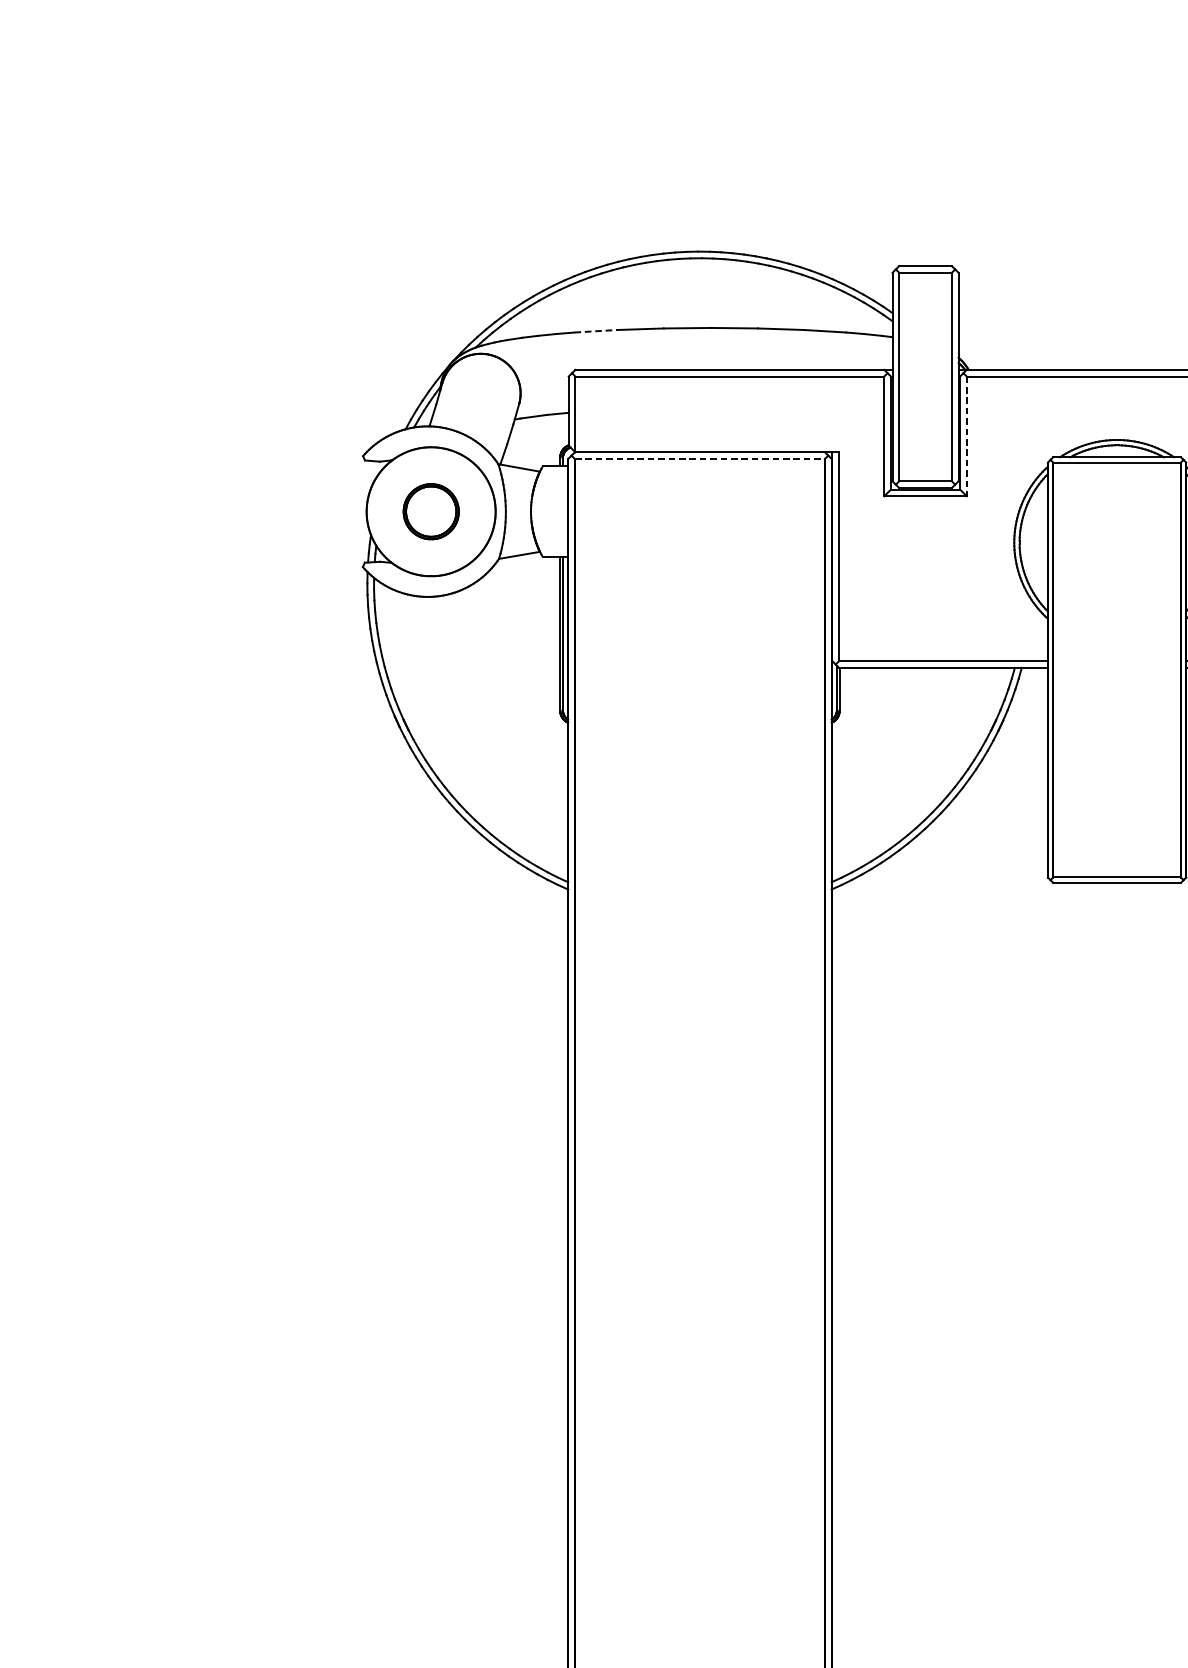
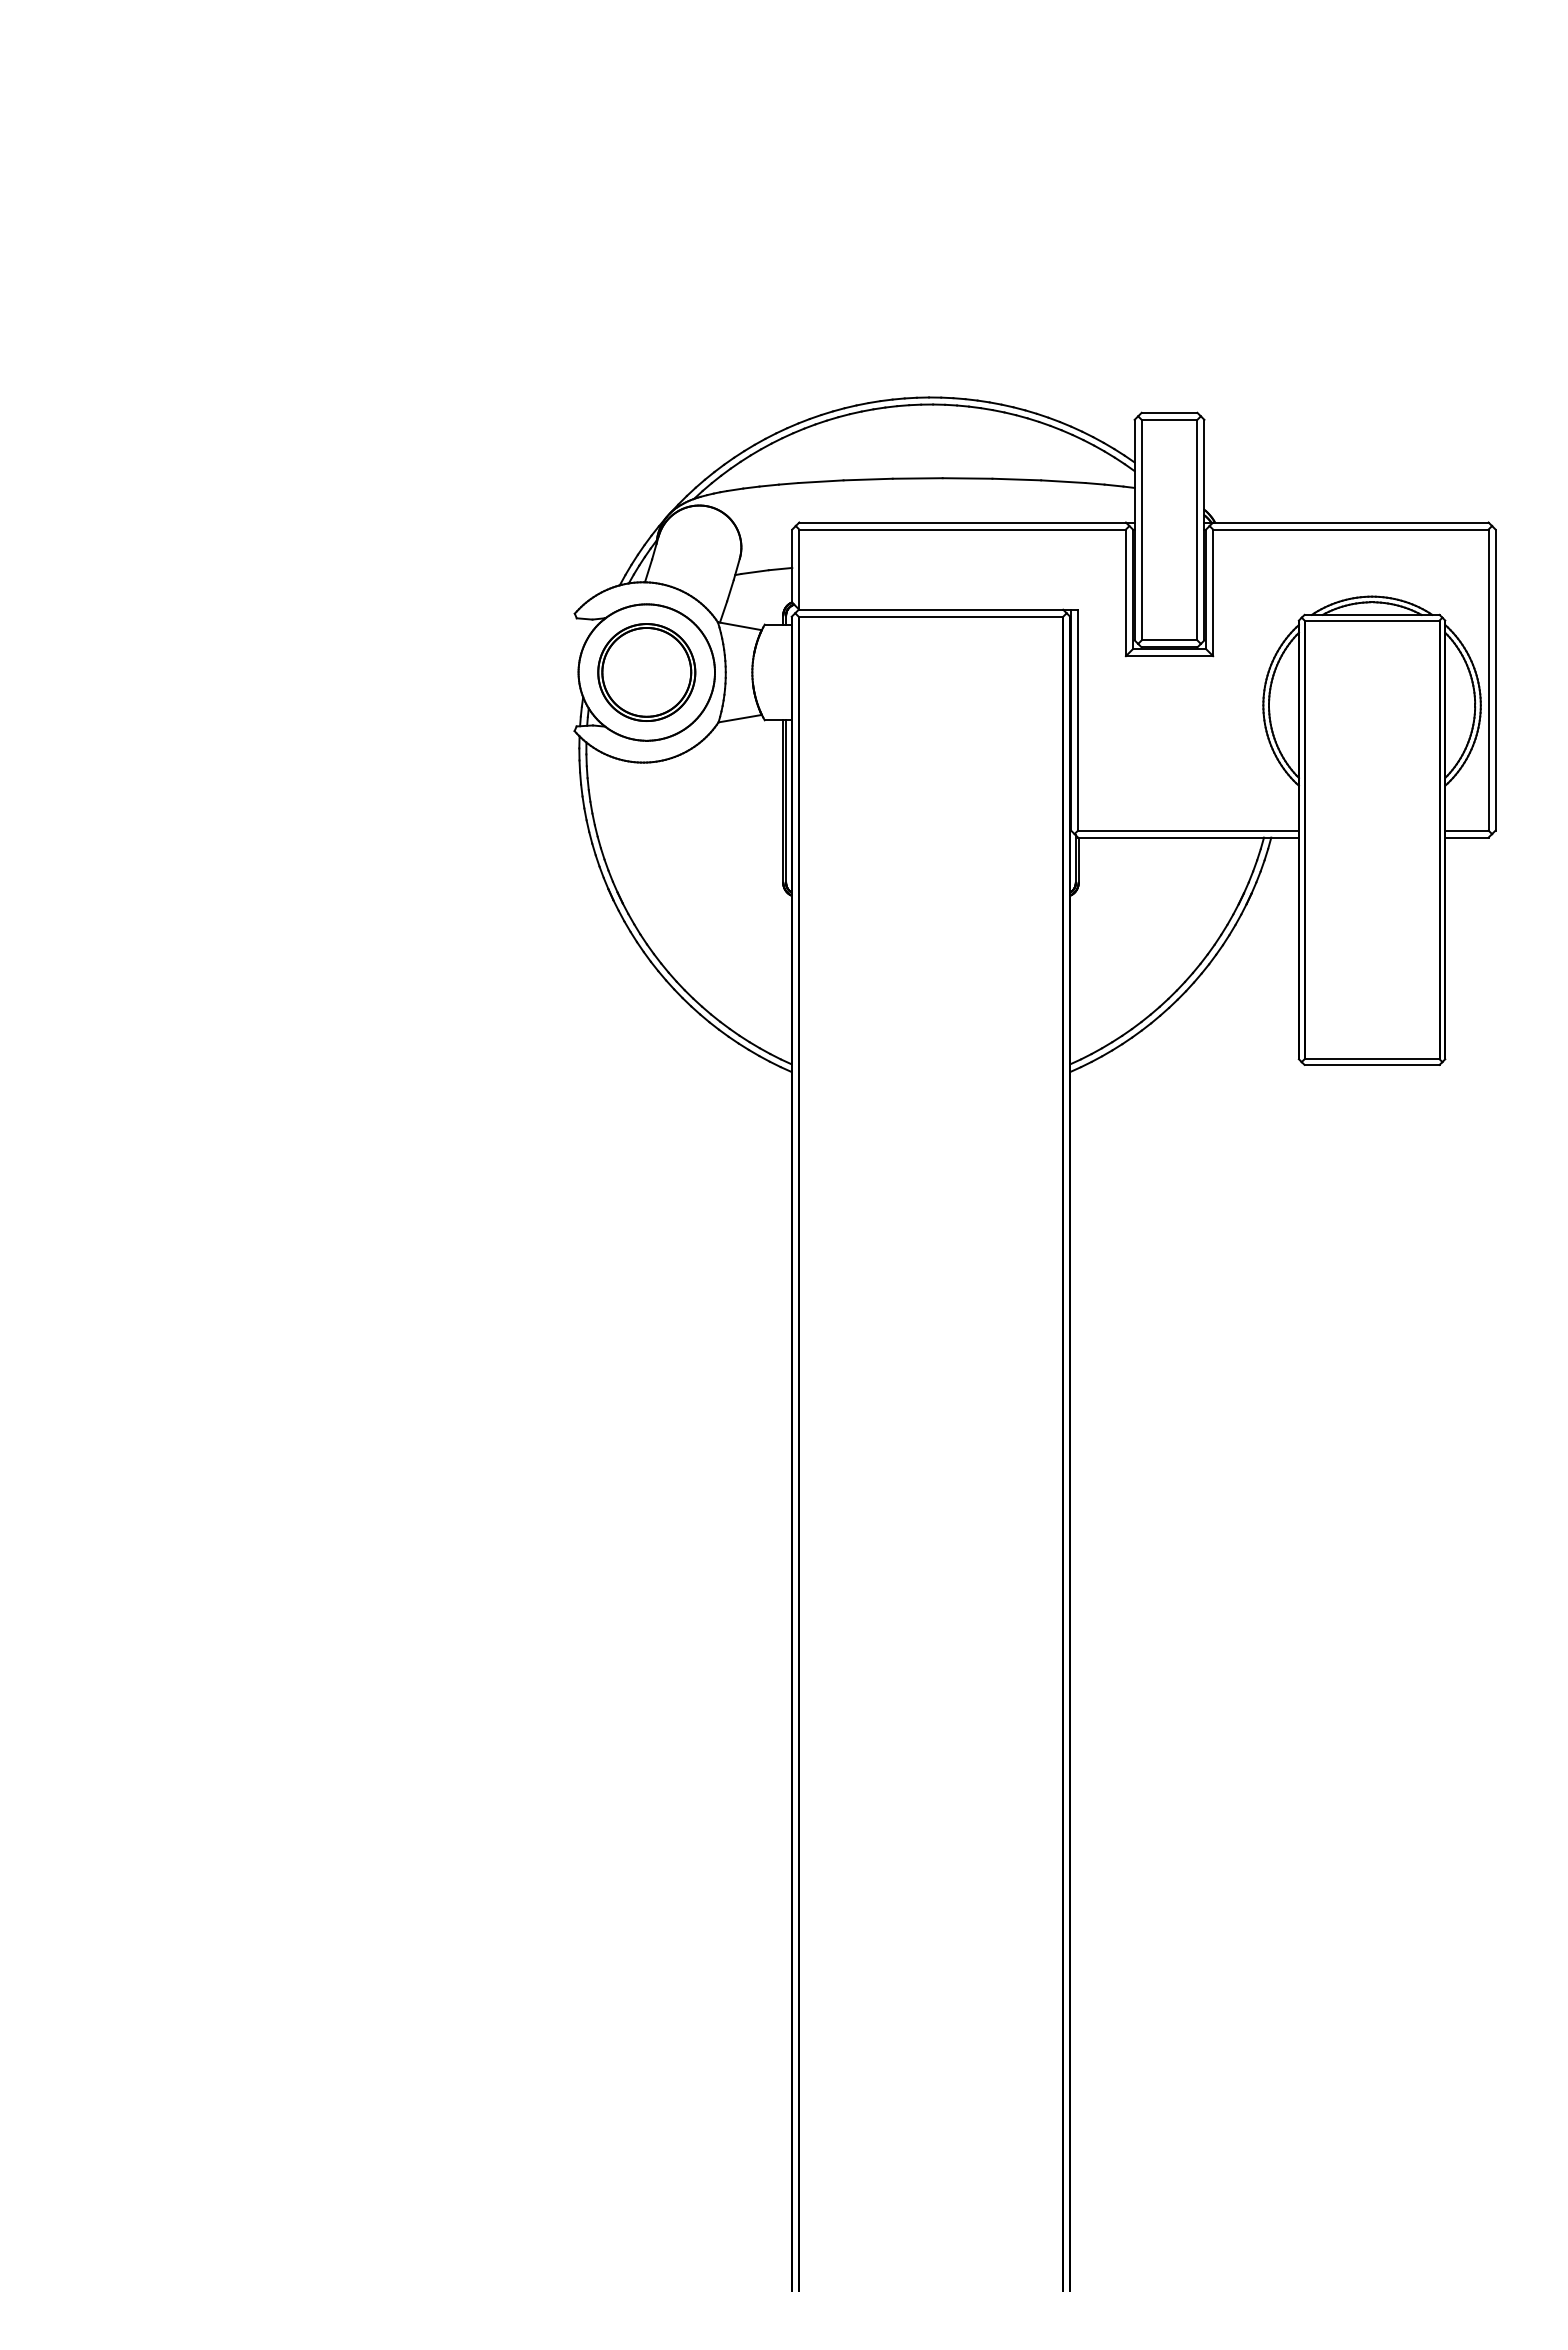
line: (595, 331) -> (820, 481), dashed -> solid
line: (967, 436) -> (1213, 593), dashed -> solid
line: (700, 458) -> (931, 616), dashed -> solid
part: (430, 511) -> (646, 672), size x1.67

